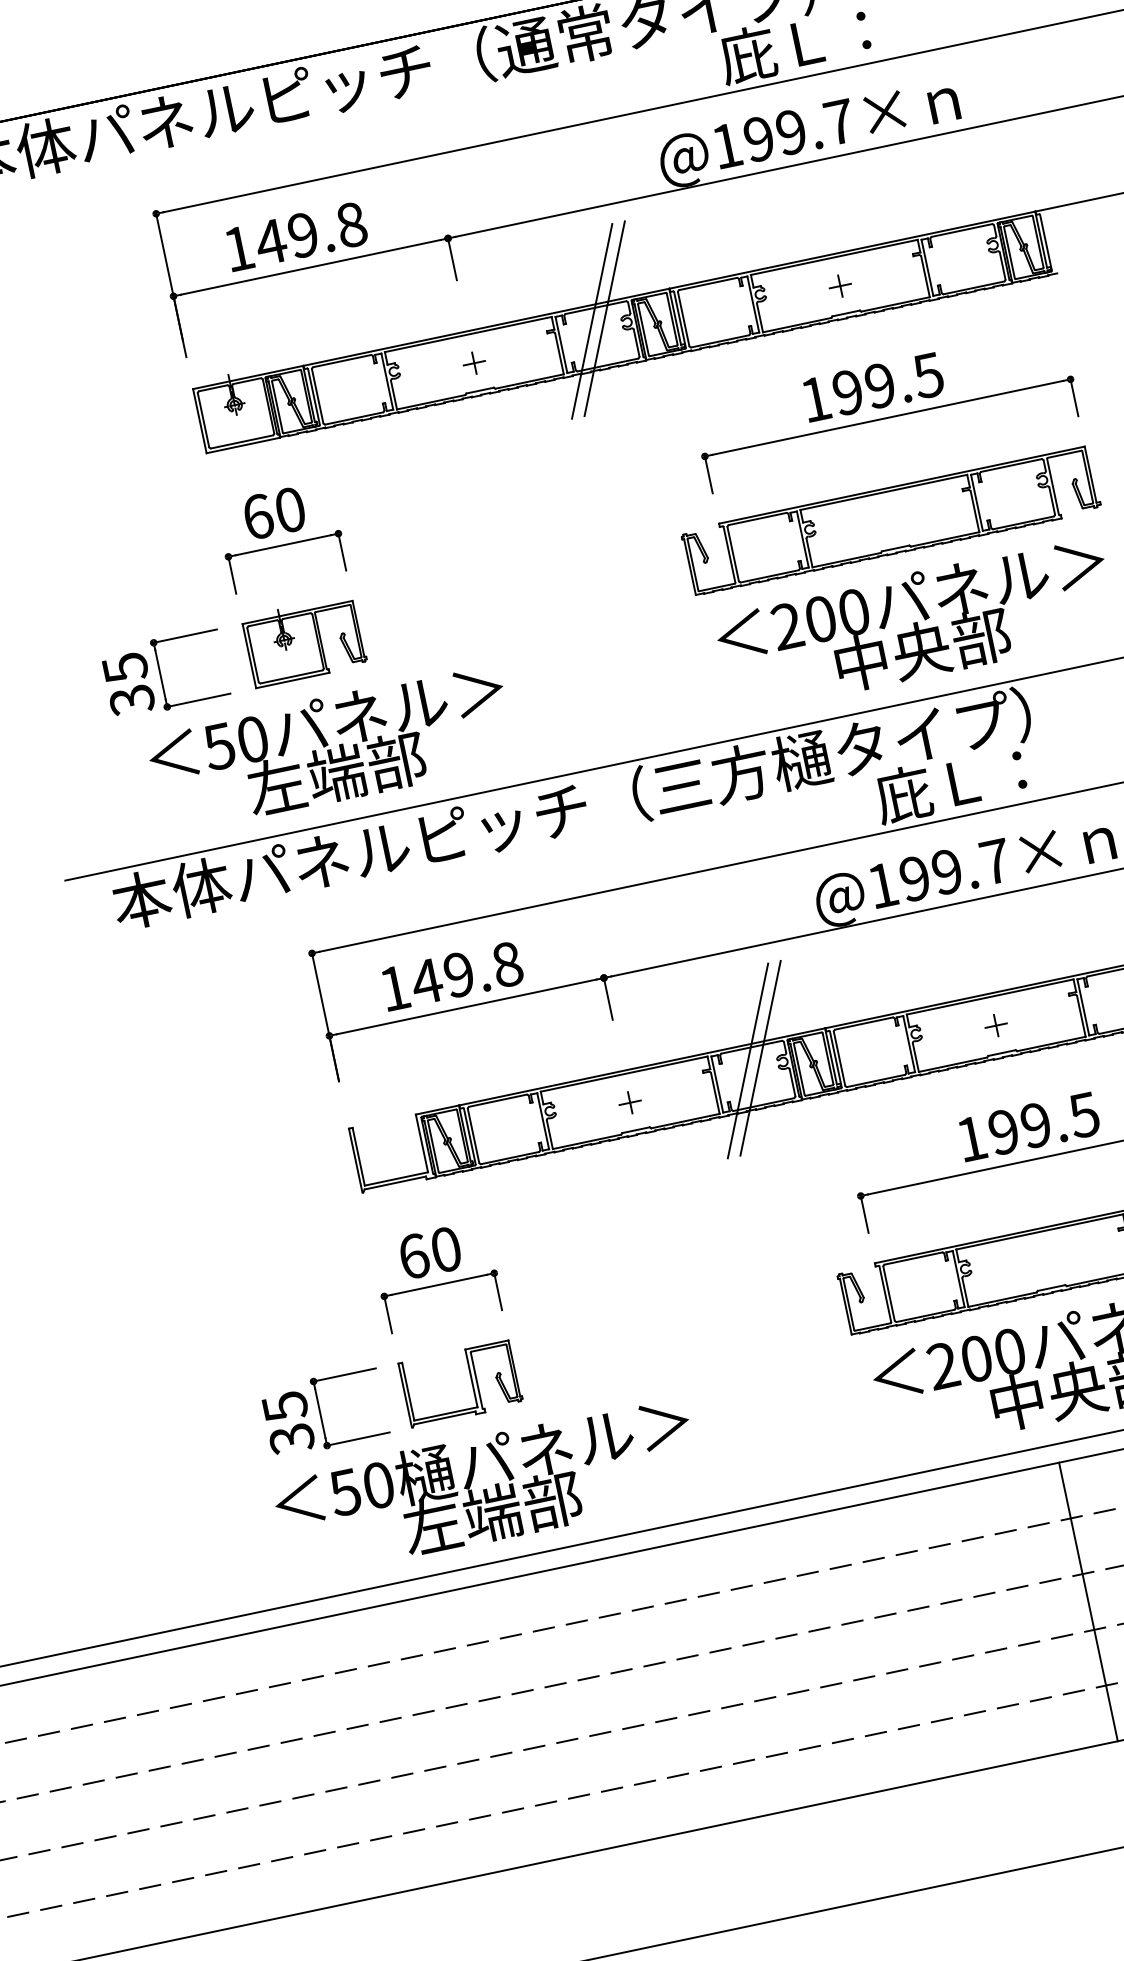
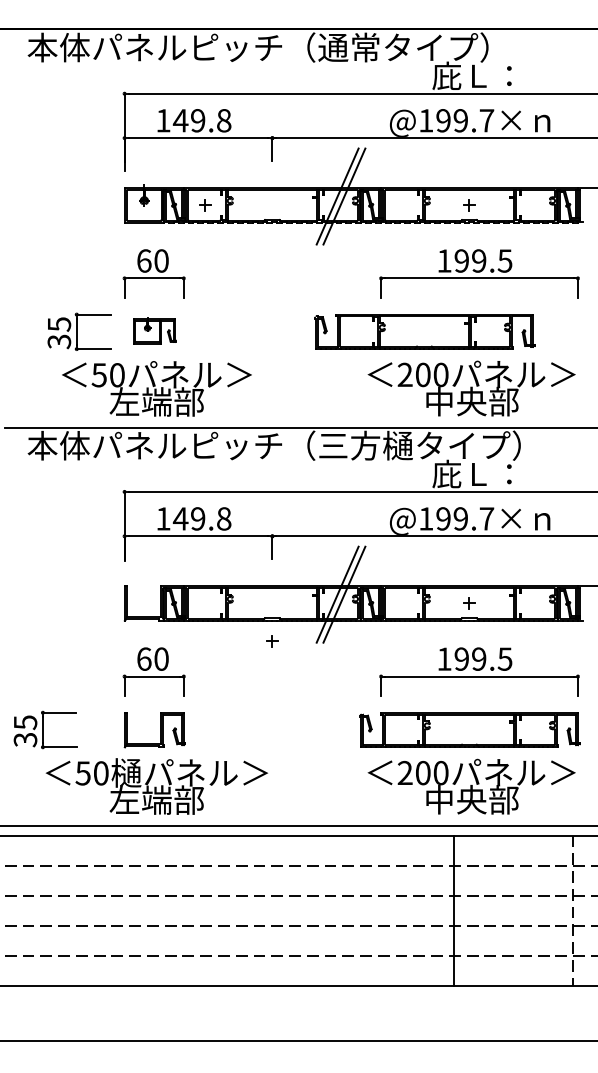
part: (474, 363) -> (205, 205), moved
part: (889, 520) -> (424, 331), moved
part: (304, 641) -> (154, 330), size x0.7
part: (630, 1102) -> (272, 641), moved
part: (324, 1411) -> (45, 729), moved

